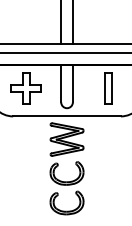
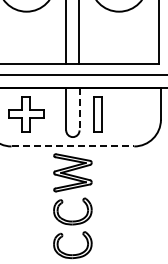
line: (72, 83) -> (79, 109), solid -> dashed
part: (107, 88) -> (97, 114), moved
line: (67, 116) -> (73, 146), solid -> dashed

